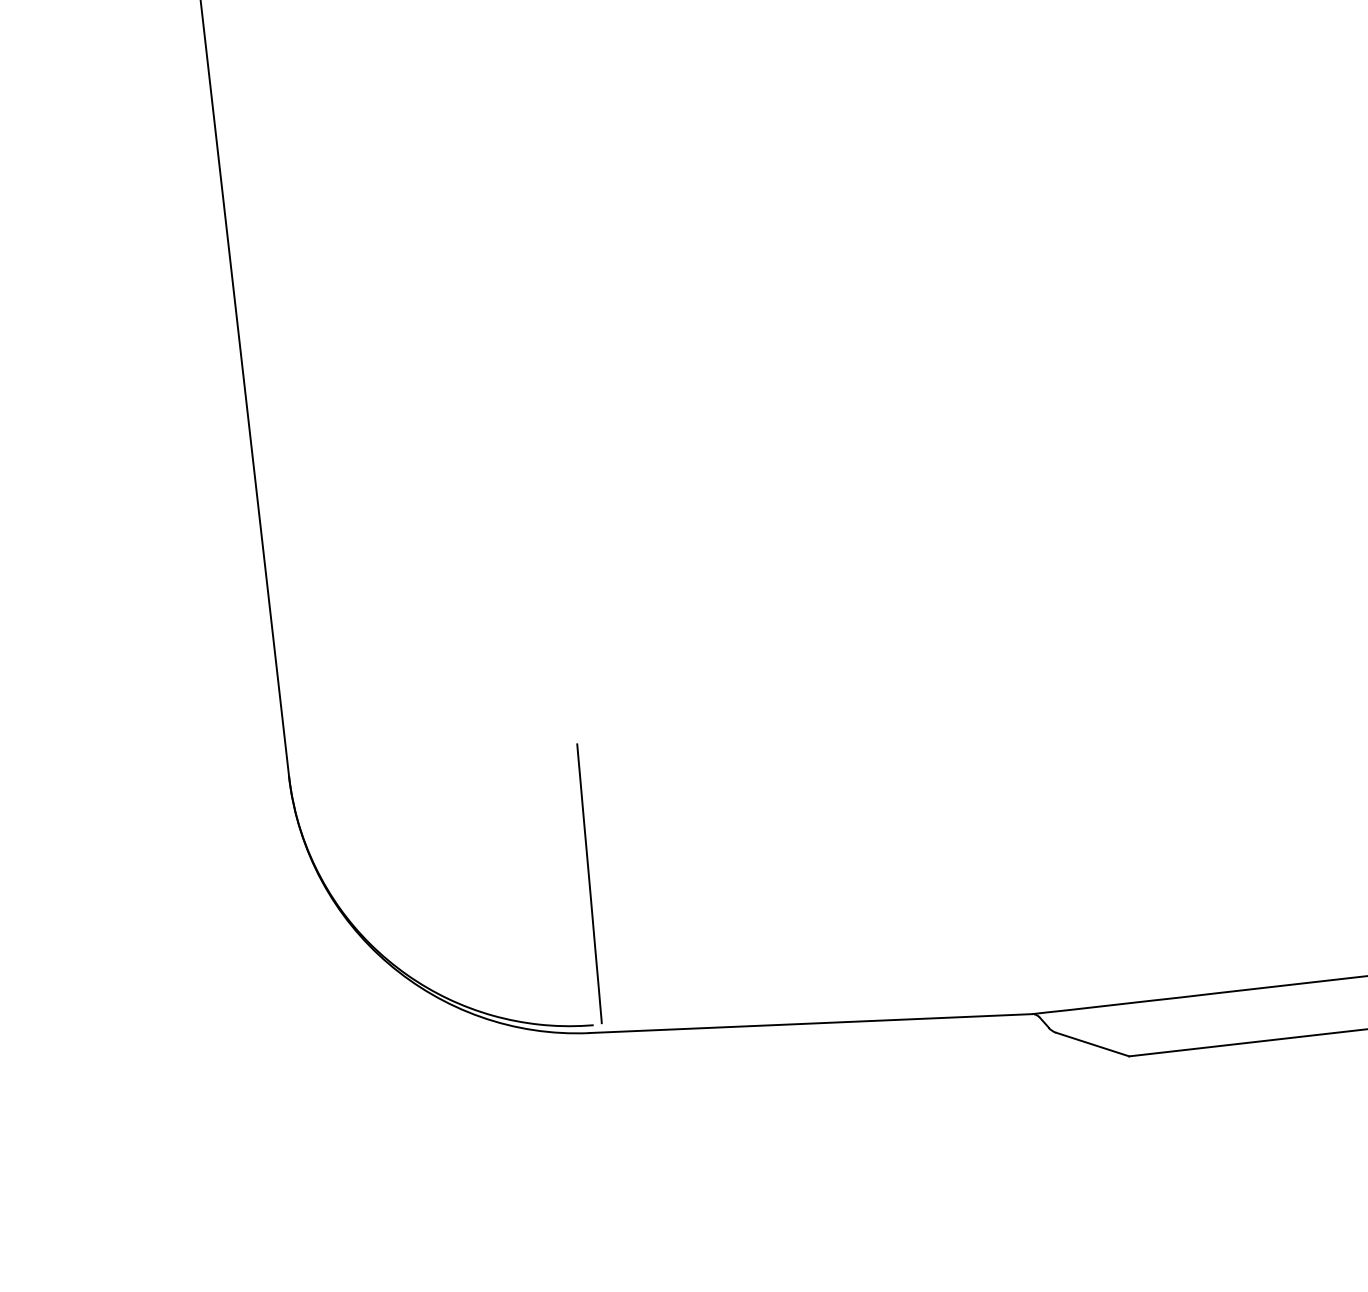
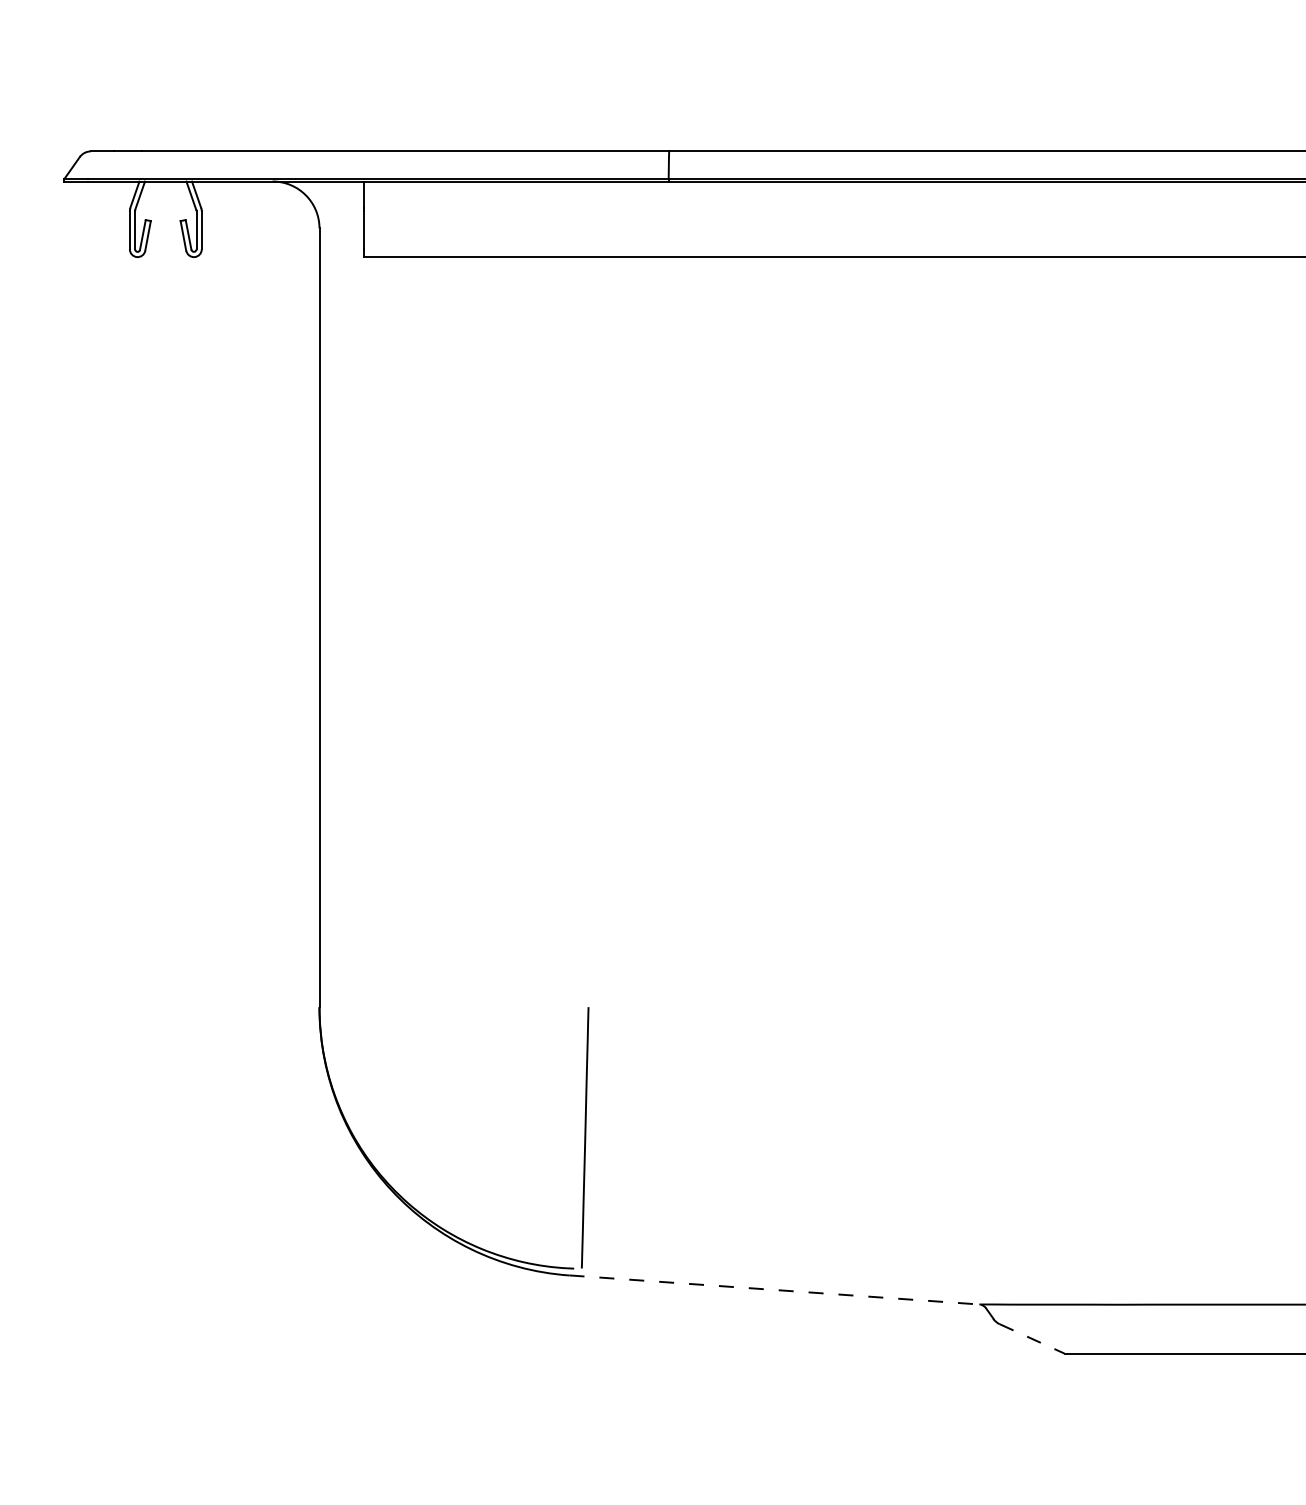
line: (810, 1023) -> (774, 1289), solid -> dashed
line: (1093, 1044) -> (1032, 1338), solid -> dashed

